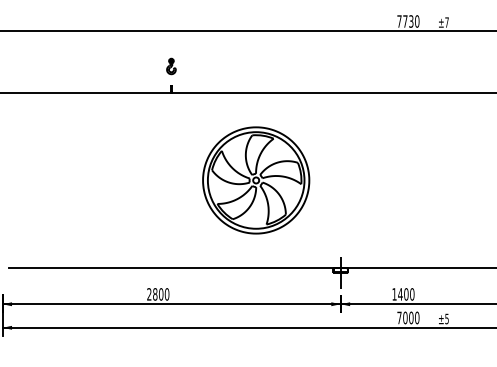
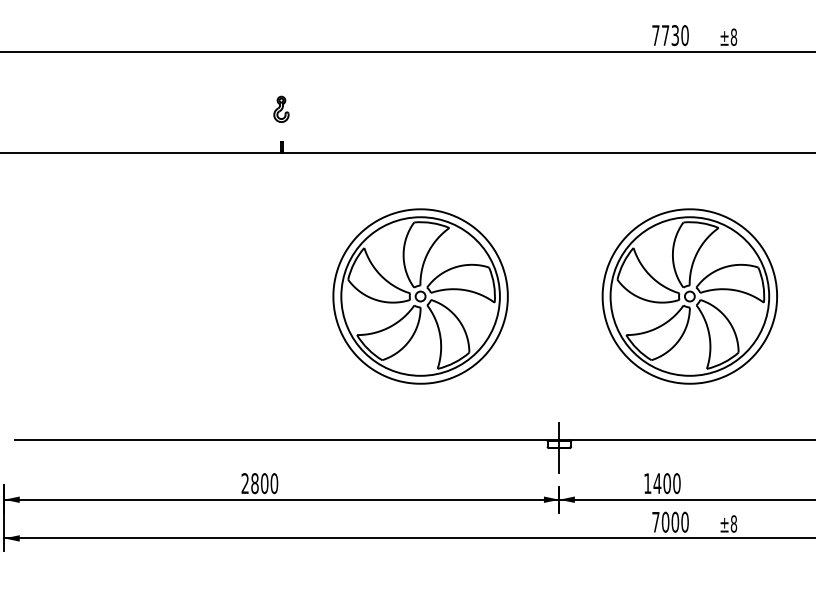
text: (446, 22) -> (733, 37), ±7 -> ±8
part: (420, 180) -> (690, 296), added
text: (446, 318) -> (733, 523), ±5 -> ±8

